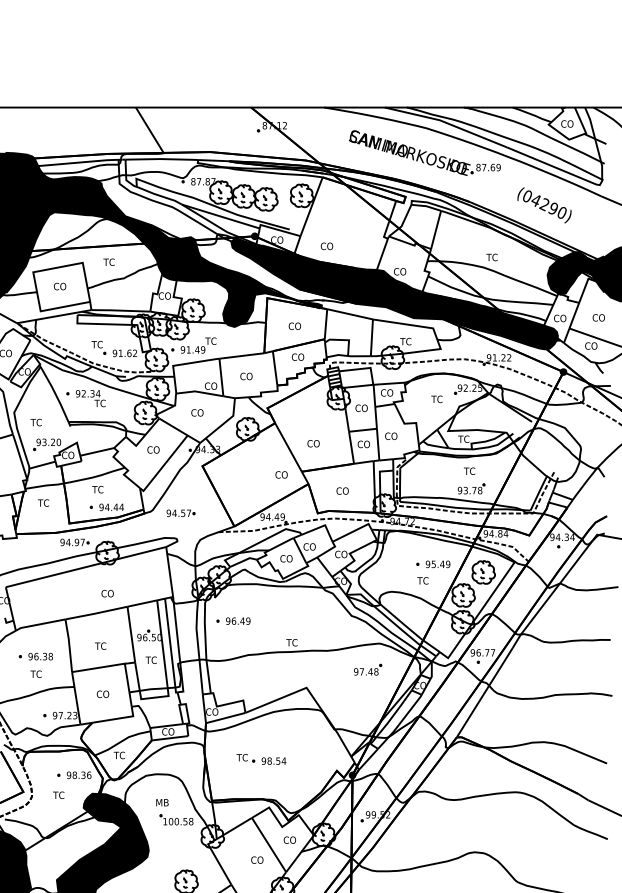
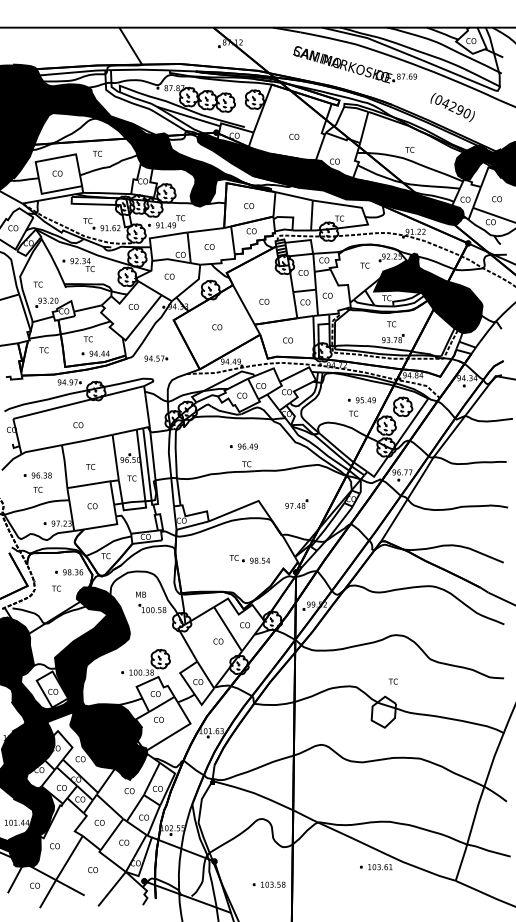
text: (327, 245) -> (294, 136), moved
fill: (514, 433) -> (428, 293), added
text: (281, 475) -> (217, 327), moved
text: (107, 594) -> (78, 425), moved
part: (232, 621) -> (243, 446), moved
part: (367, 668) -> (296, 503), moved
part: (261, 759) -> (249, 559), moved

